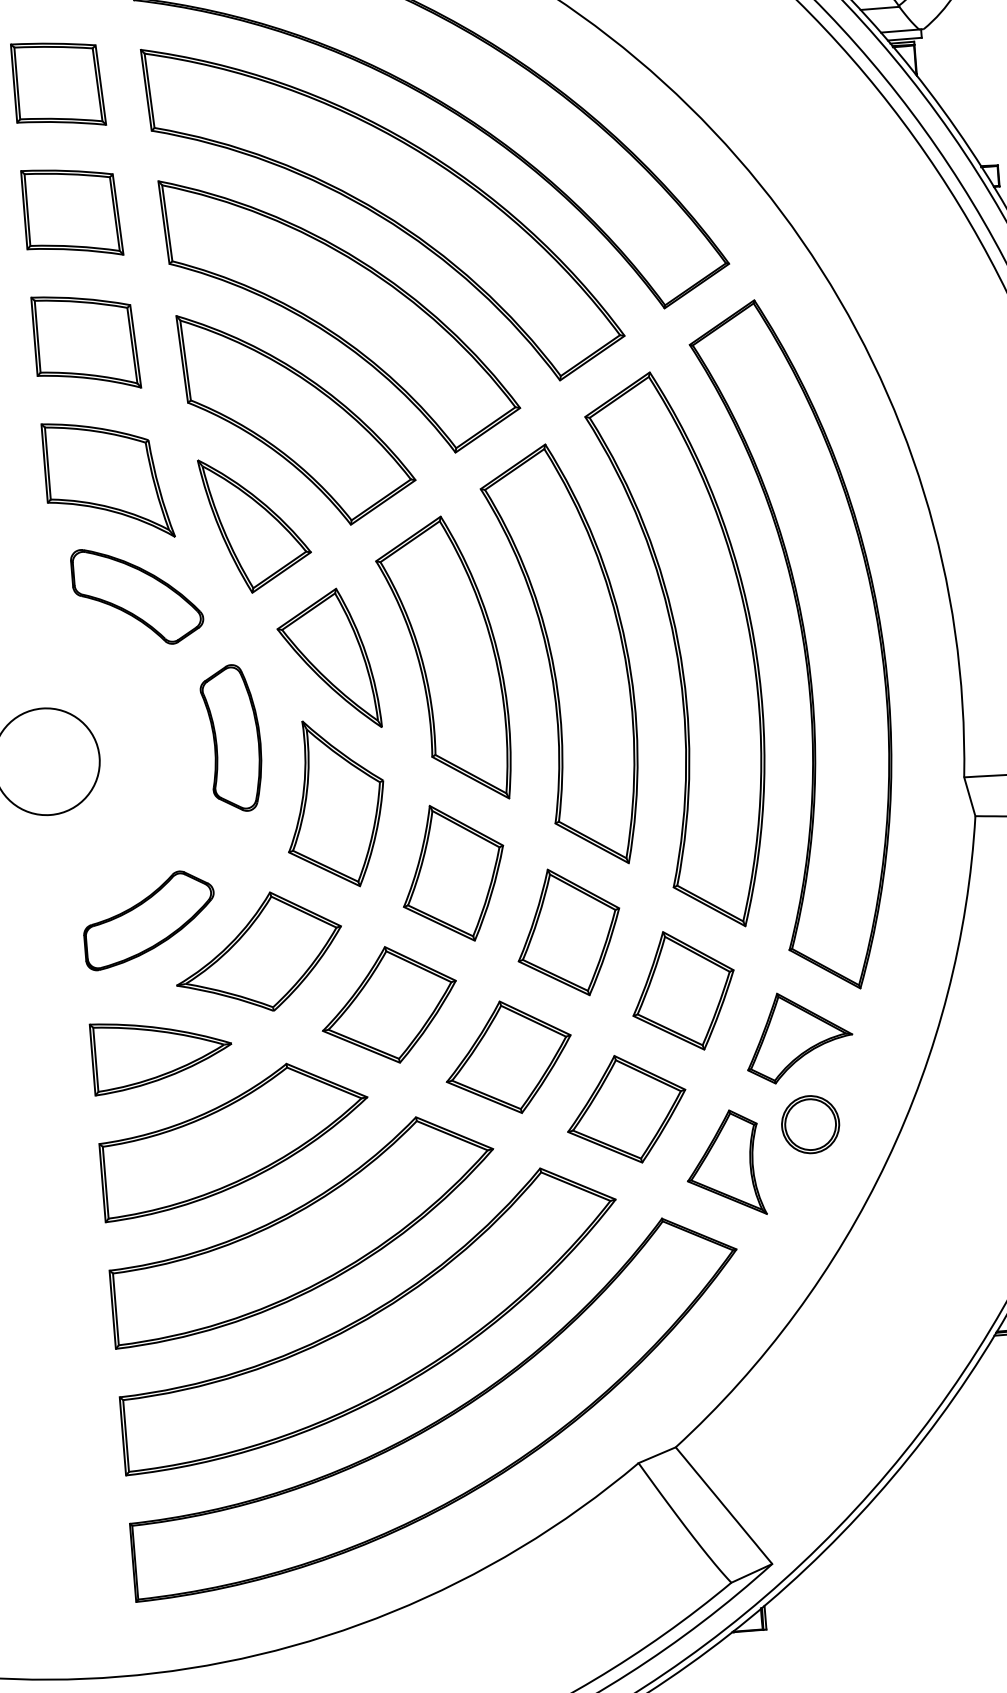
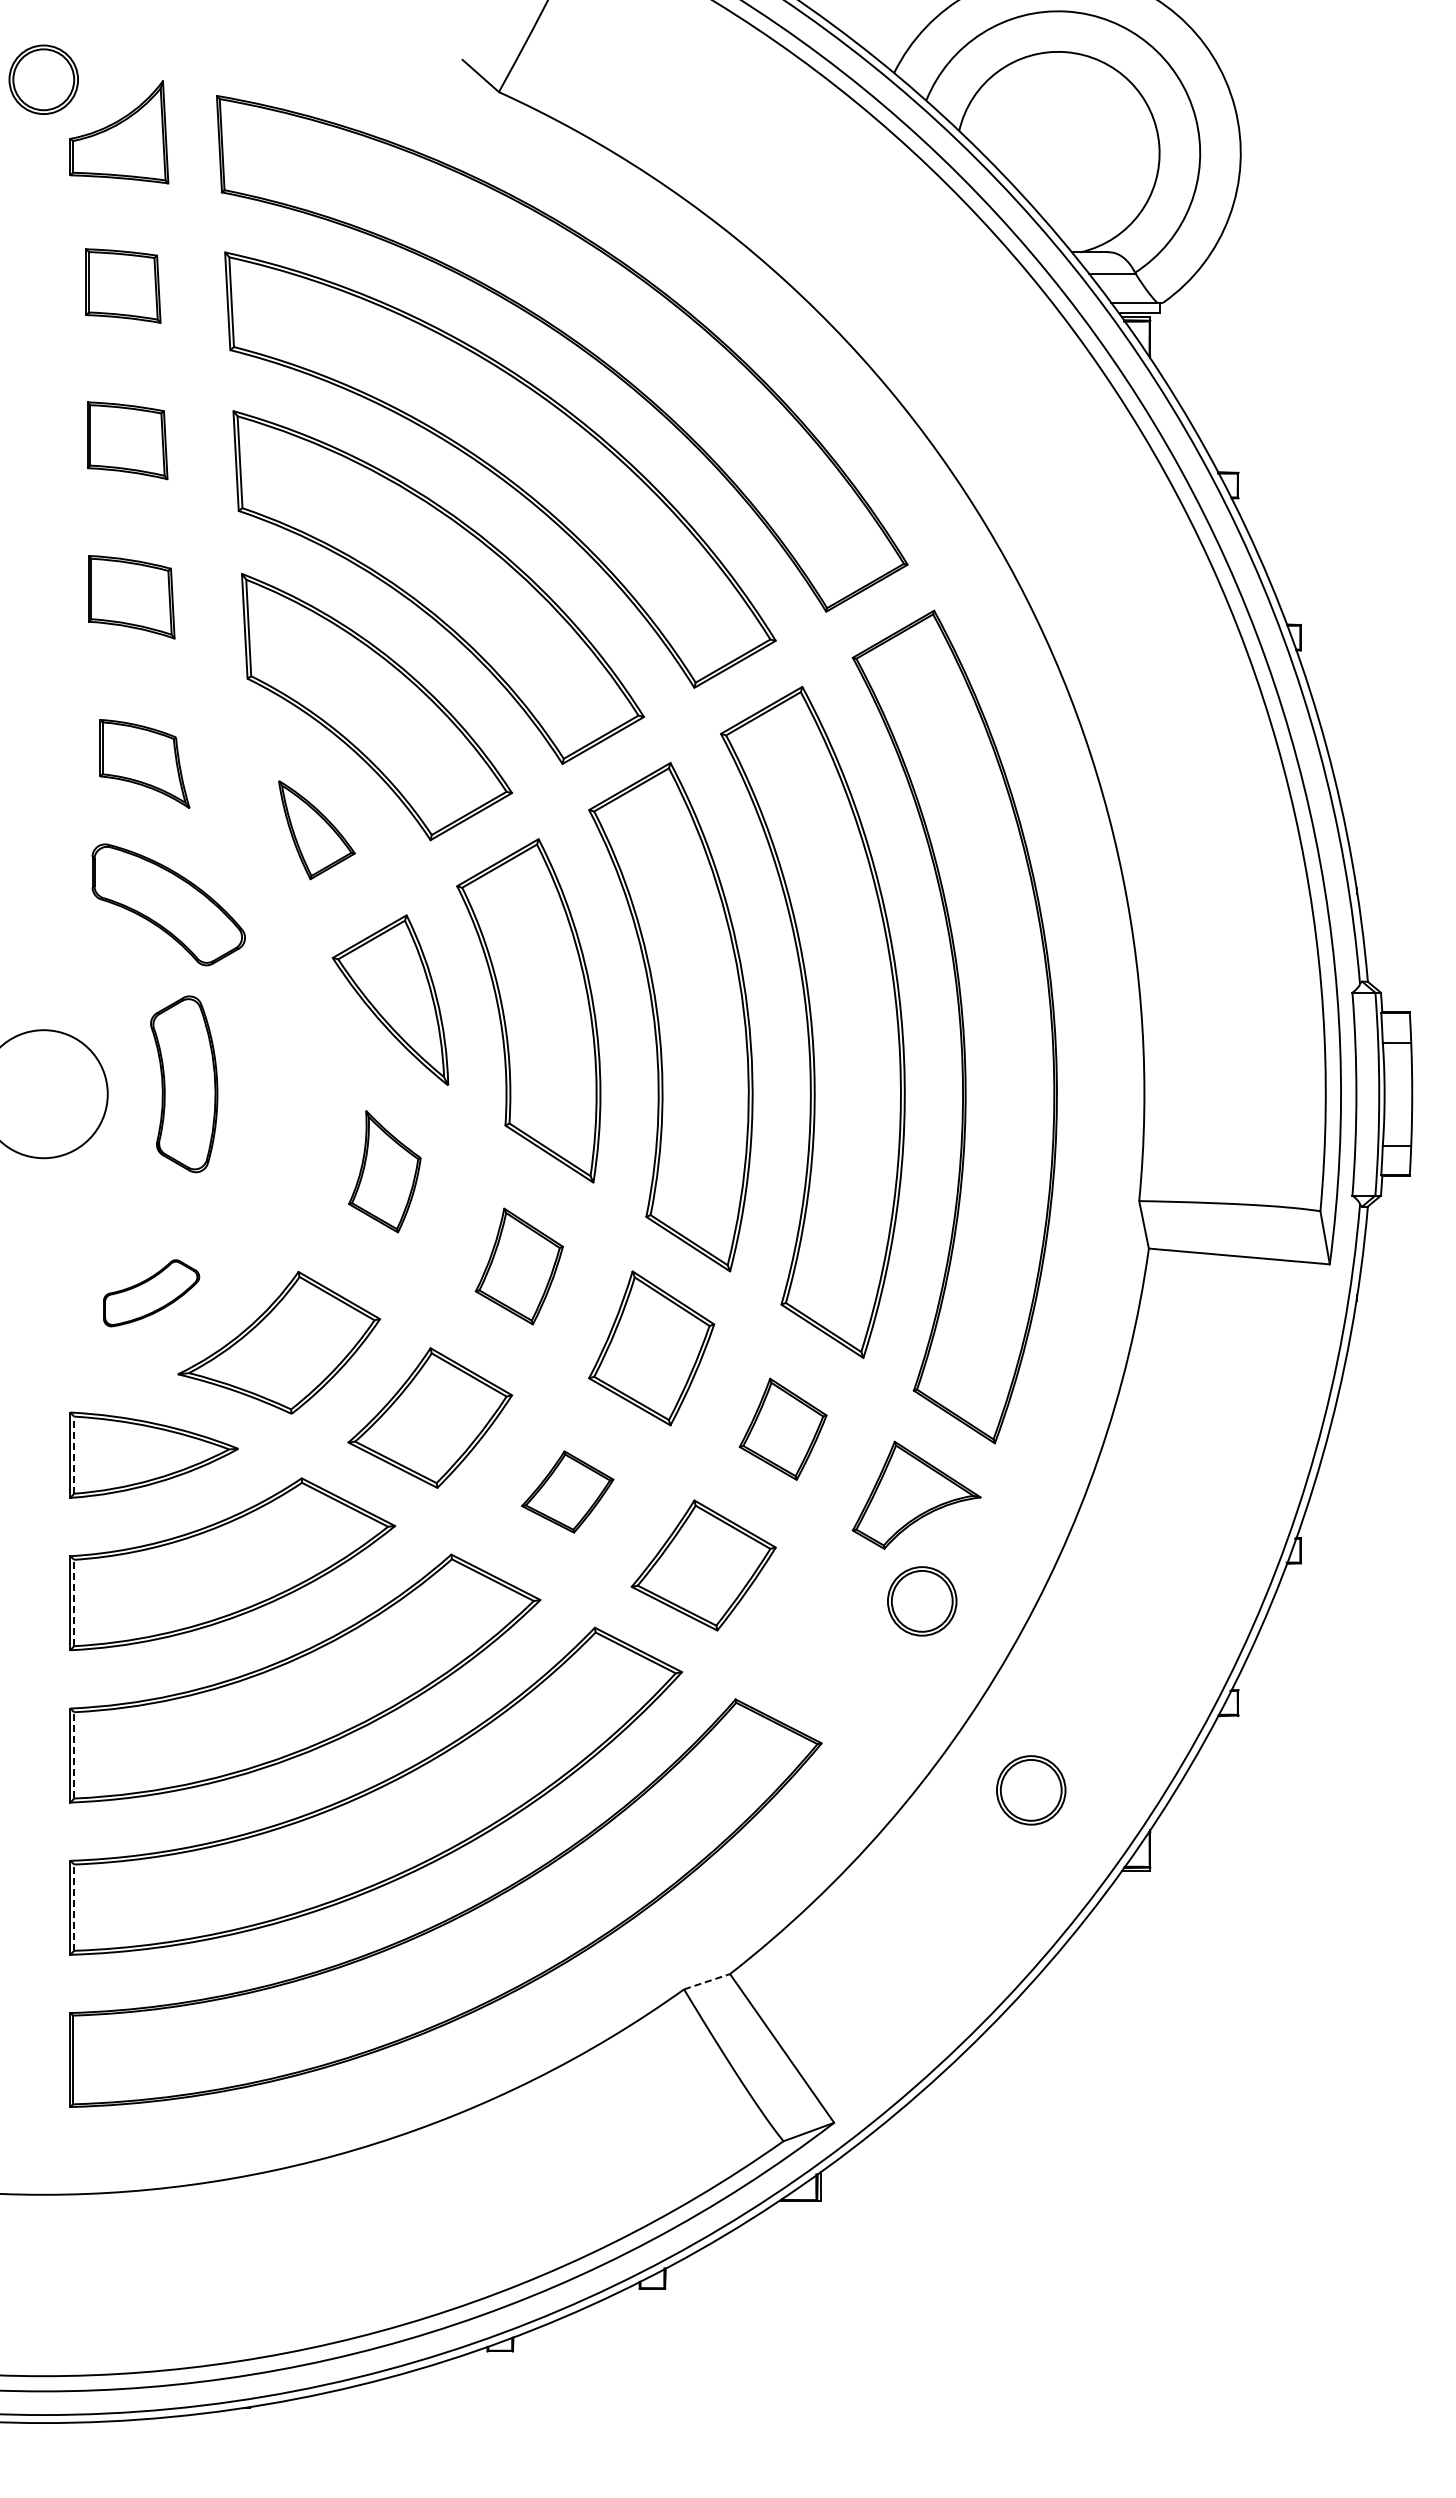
part: (58, 84) -> (123, 285), size x0.7
part: (72, 212) -> (127, 440), size x0.7
part: (86, 342) -> (131, 597), size x0.7
part: (108, 480) -> (144, 763), size x0.6
part: (255, 523) -> (316, 829), size x0.6
part: (232, 738) -> (184, 1084), moved
part: (334, 803) -> (384, 1171), size x0.6
part: (453, 873) -> (519, 1266), size x0.7
part: (149, 920) -> (151, 1293), size x0.6
part: (683, 991) -> (783, 1429), size x0.7
part: (508, 1057) -> (567, 1491), size x0.6
line: (96, 1060) -> (74, 1455), solid -> dashed
part: (724, 1163) -> (815, 1639), removed
line: (105, 1182) -> (74, 1602), solid -> dashed
part: (914, 1274) -> (1031, 1790), added
line: (116, 1308) -> (74, 1754), solid -> dashed
line: (126, 1435) -> (74, 1907), solid -> dashed
line: (657, 1455) -> (707, 1981), solid -> dashed

